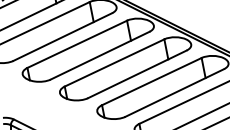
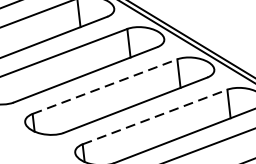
line: (115, 62) -> (106, 86), solid -> dashed
line: (152, 81) -> (155, 116), solid -> dashed

